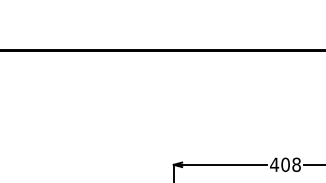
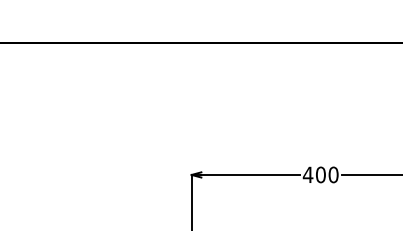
text: (296, 164) -> (333, 174), 408 -> 400

